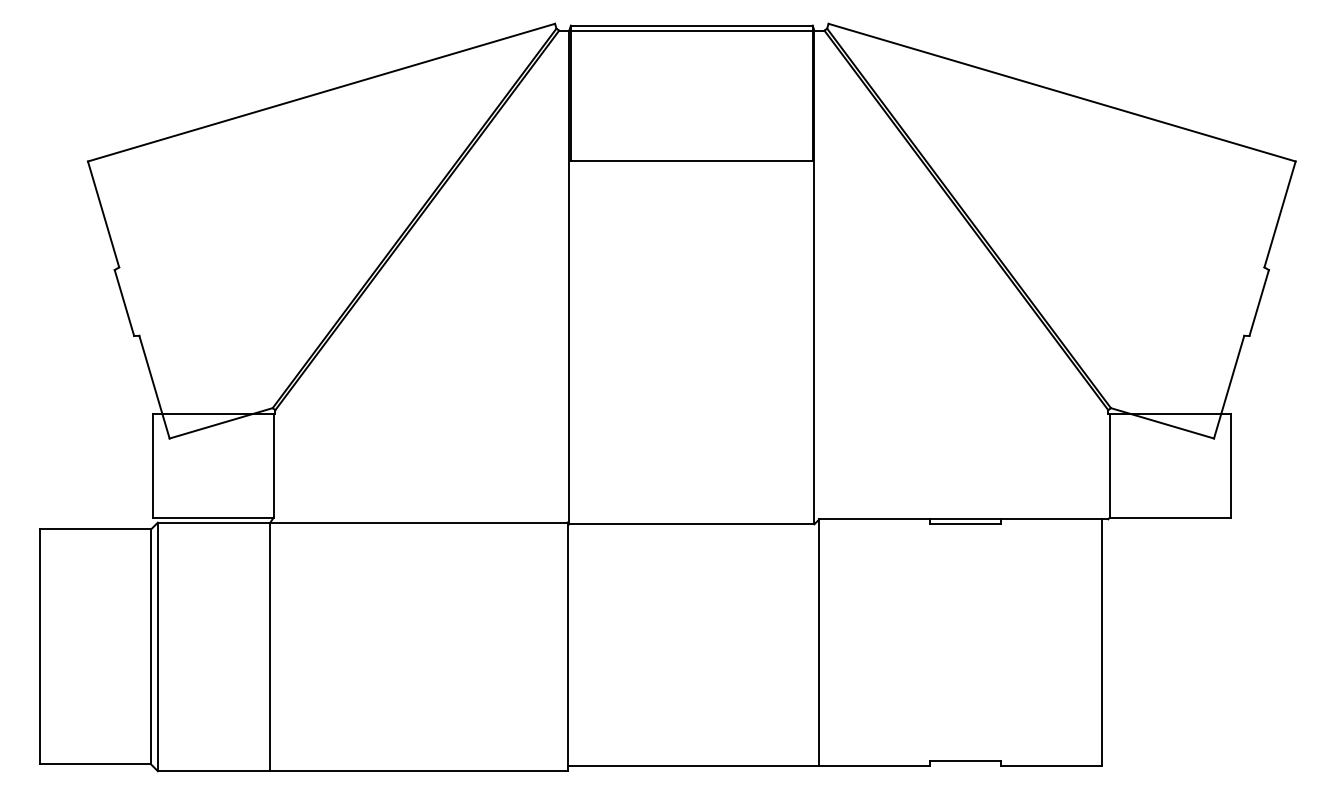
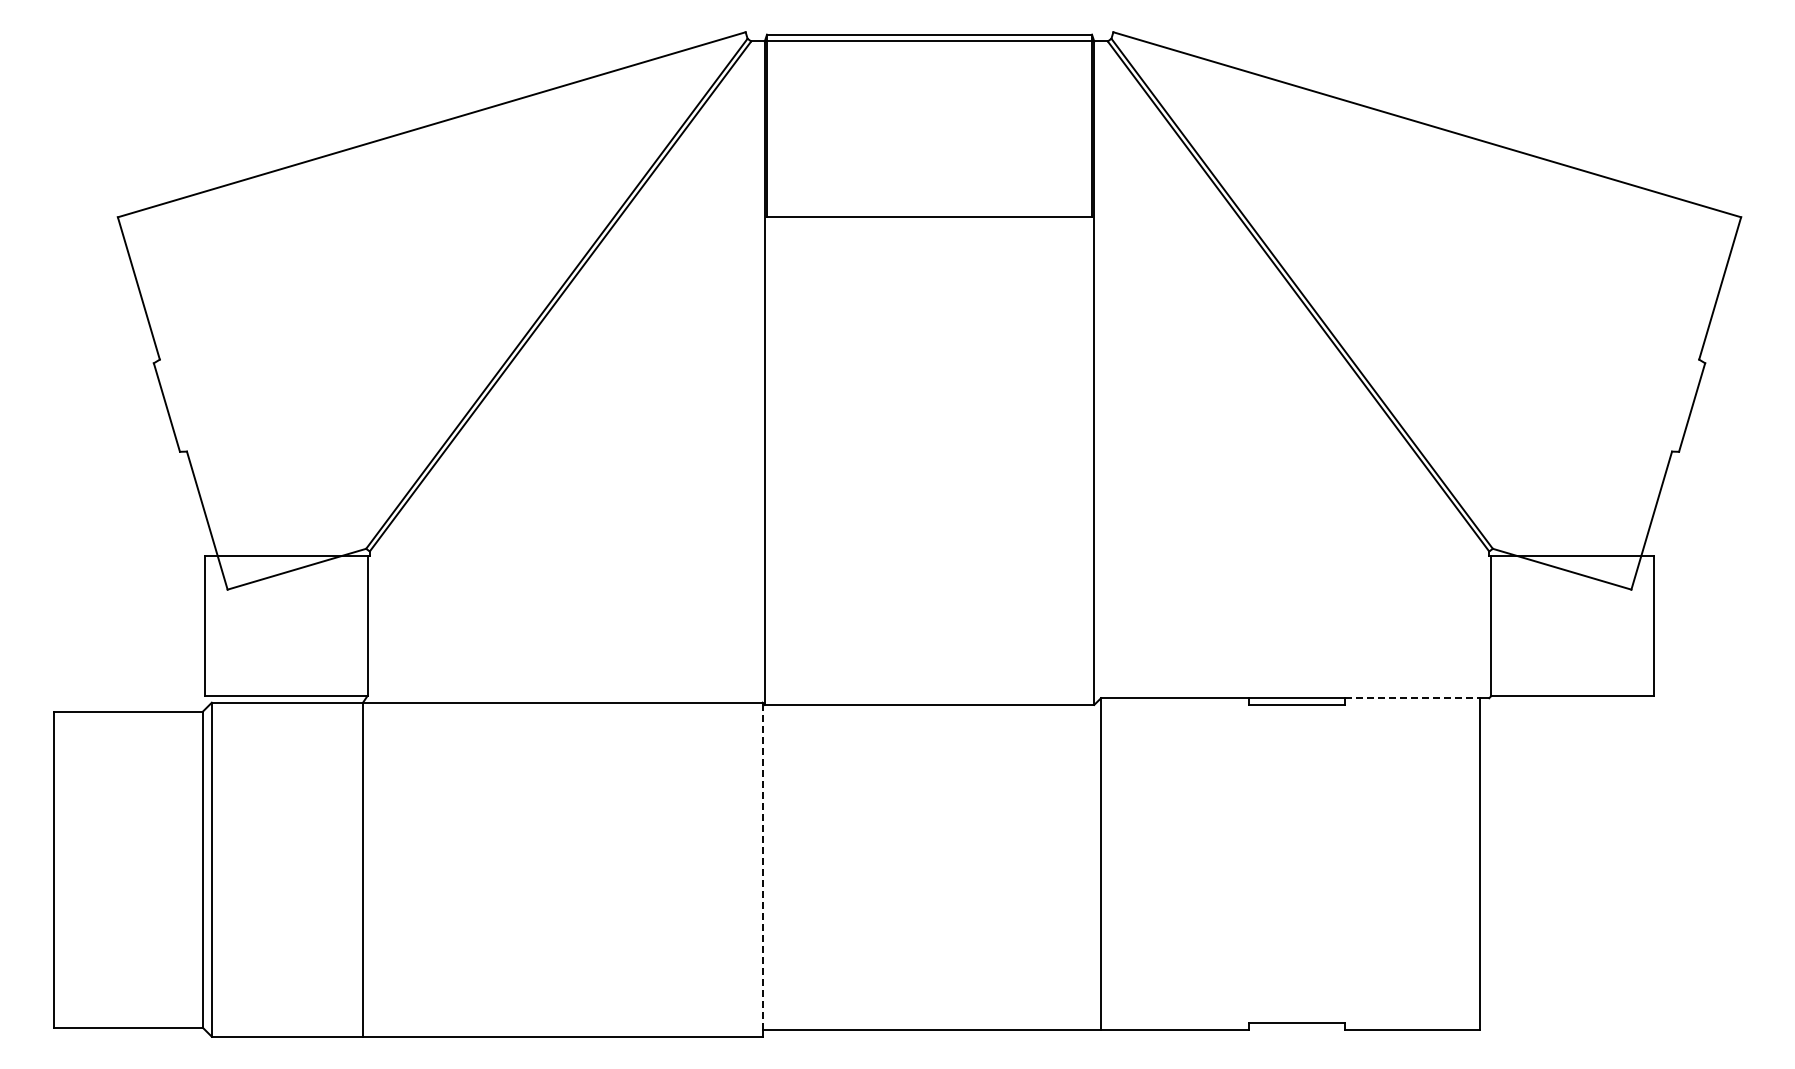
line: (1051, 519) -> (1413, 698), solid -> dashed
line: (567, 644) -> (762, 866), solid -> dashed

